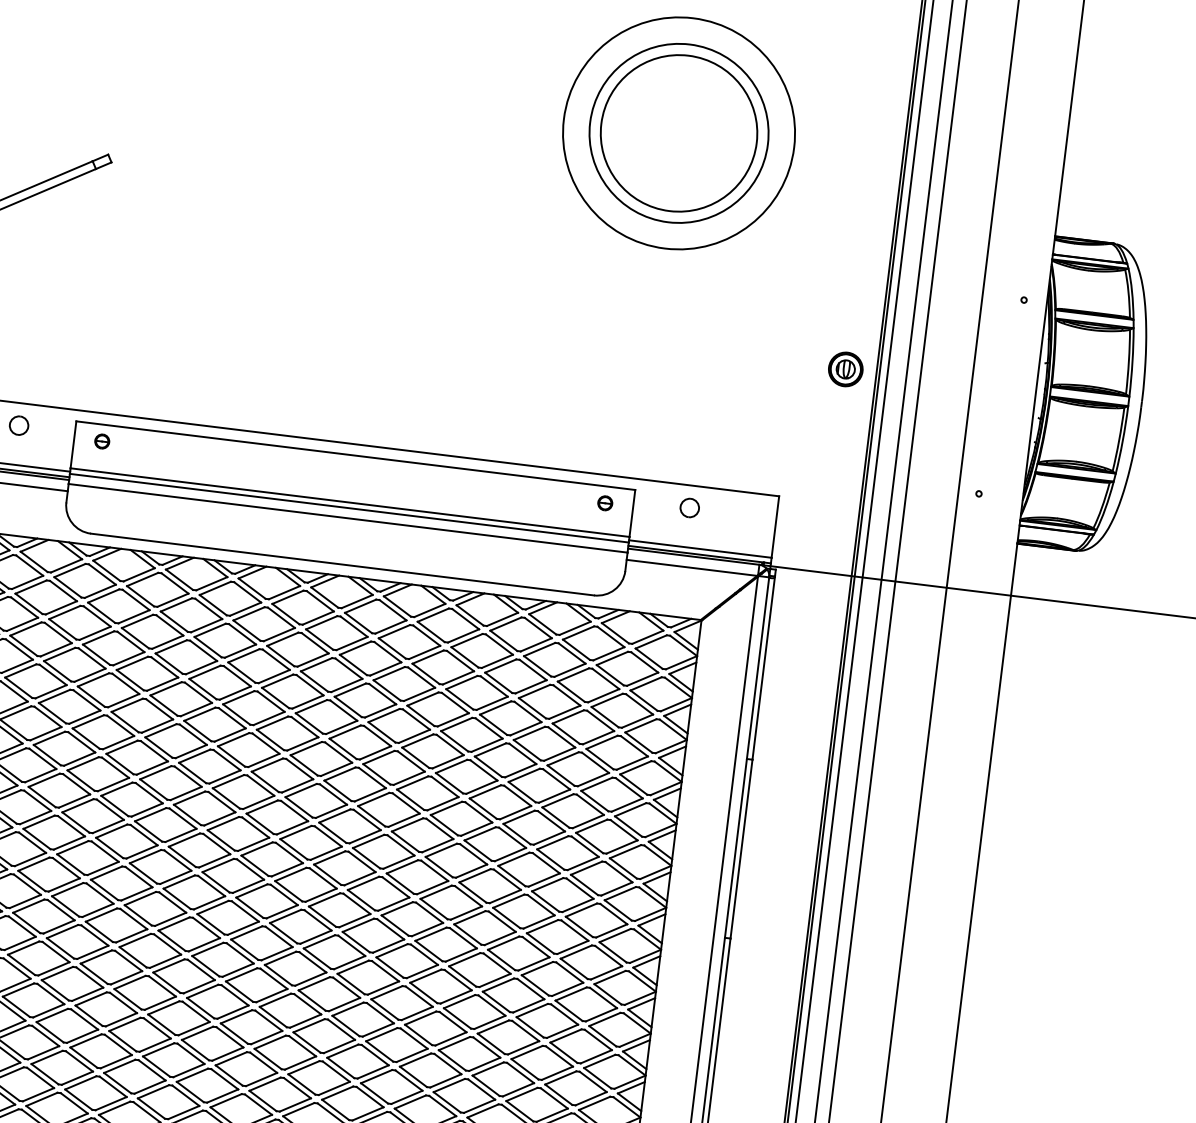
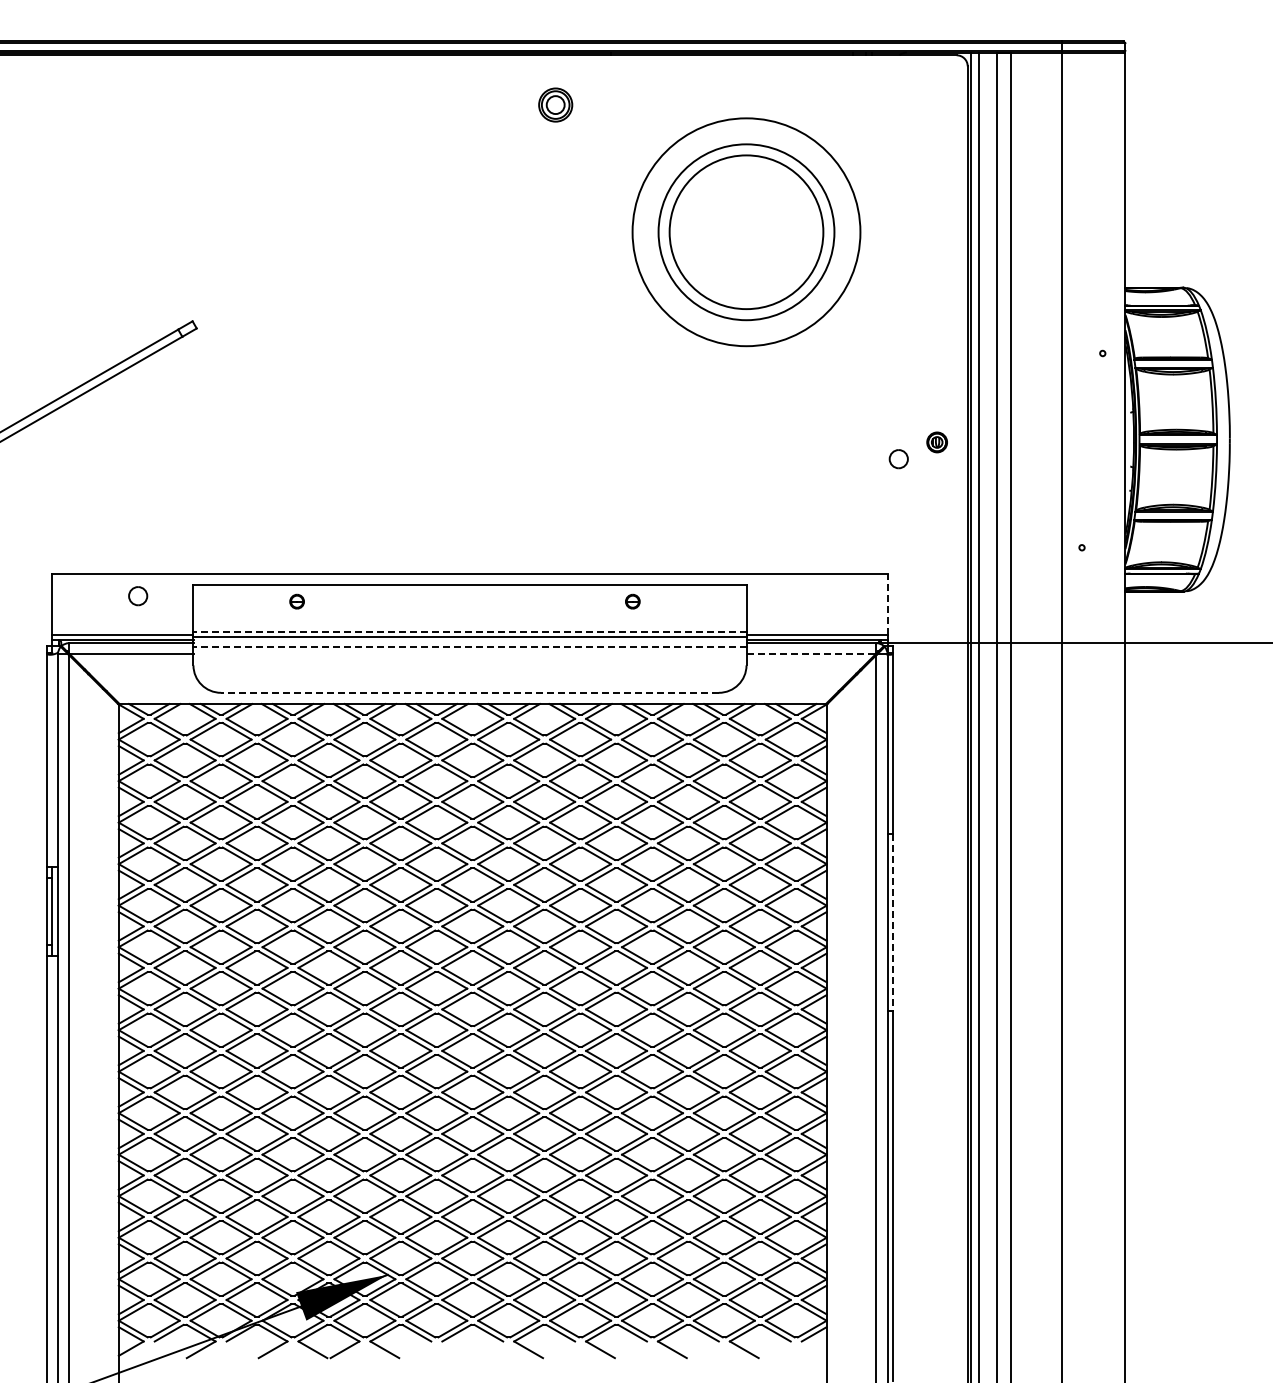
part: (844, 369) -> (936, 442), size x0.6
part: (101, 441) -> (296, 601), moved
line: (349, 502) -> (469, 631), solid -> dashed
part: (604, 503) -> (632, 601), moved
part: (689, 508) -> (898, 459), moved
line: (347, 518) -> (469, 647), solid -> dashed
line: (775, 526) -> (887, 603), solid -> dashed
line: (342, 564) -> (469, 692), solid -> dashed
line: (692, 568) -> (811, 654), solid -> dashed
line: (741, 849) -> (893, 922), solid -> dashed

